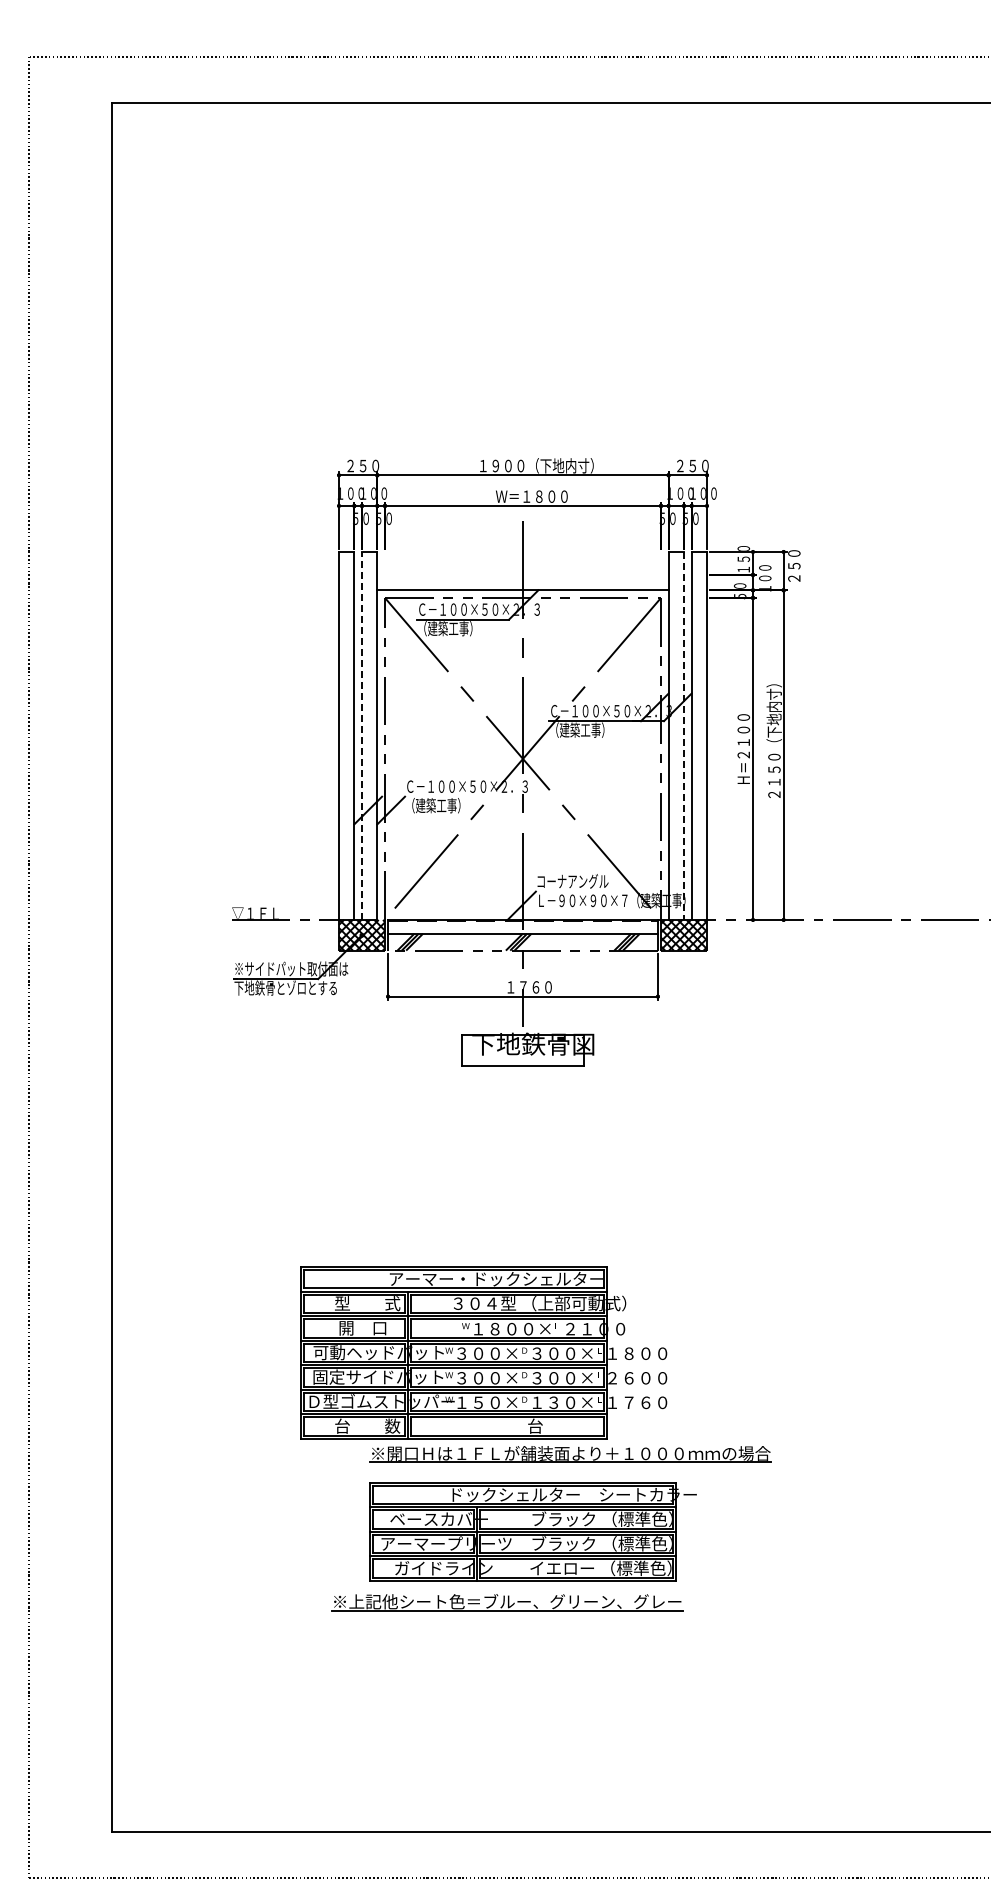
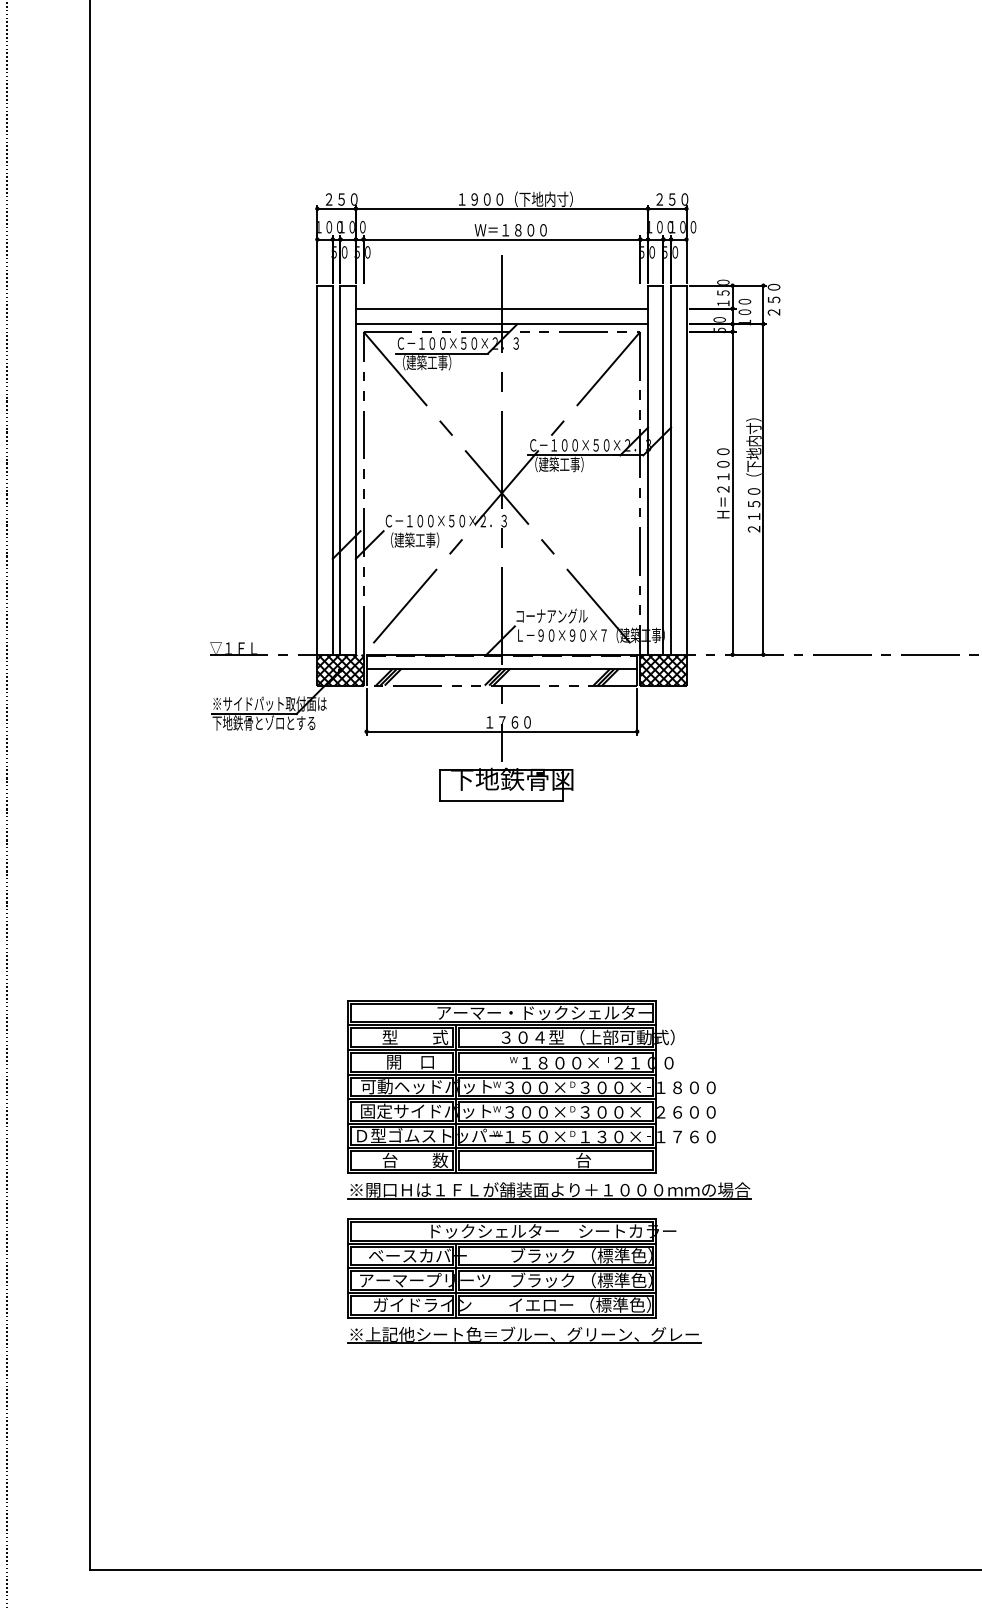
line: (522, 574) -> (501, 308), added
line: (362, 735) -> (340, 469), dashed -> solid
line: (684, 736) -> (663, 470), dashed -> solid
part: (483, 1352) -> (531, 1086), moved
part: (507, 1602) -> (524, 1335), moved

